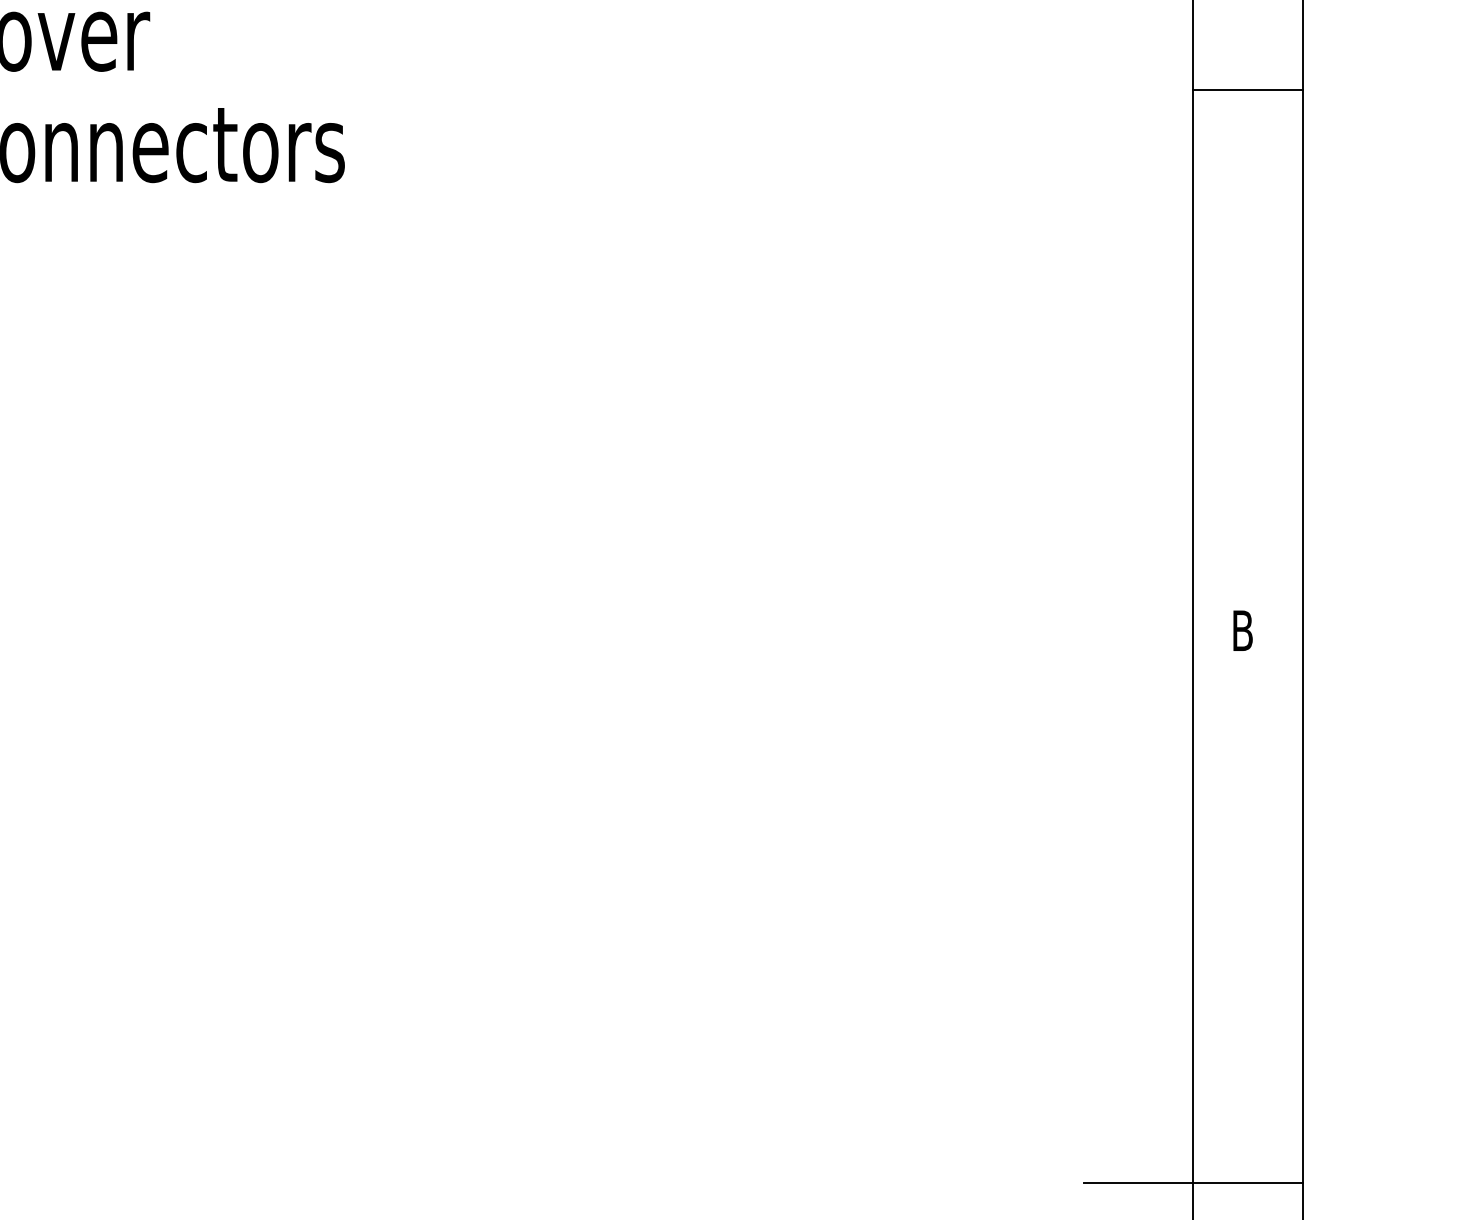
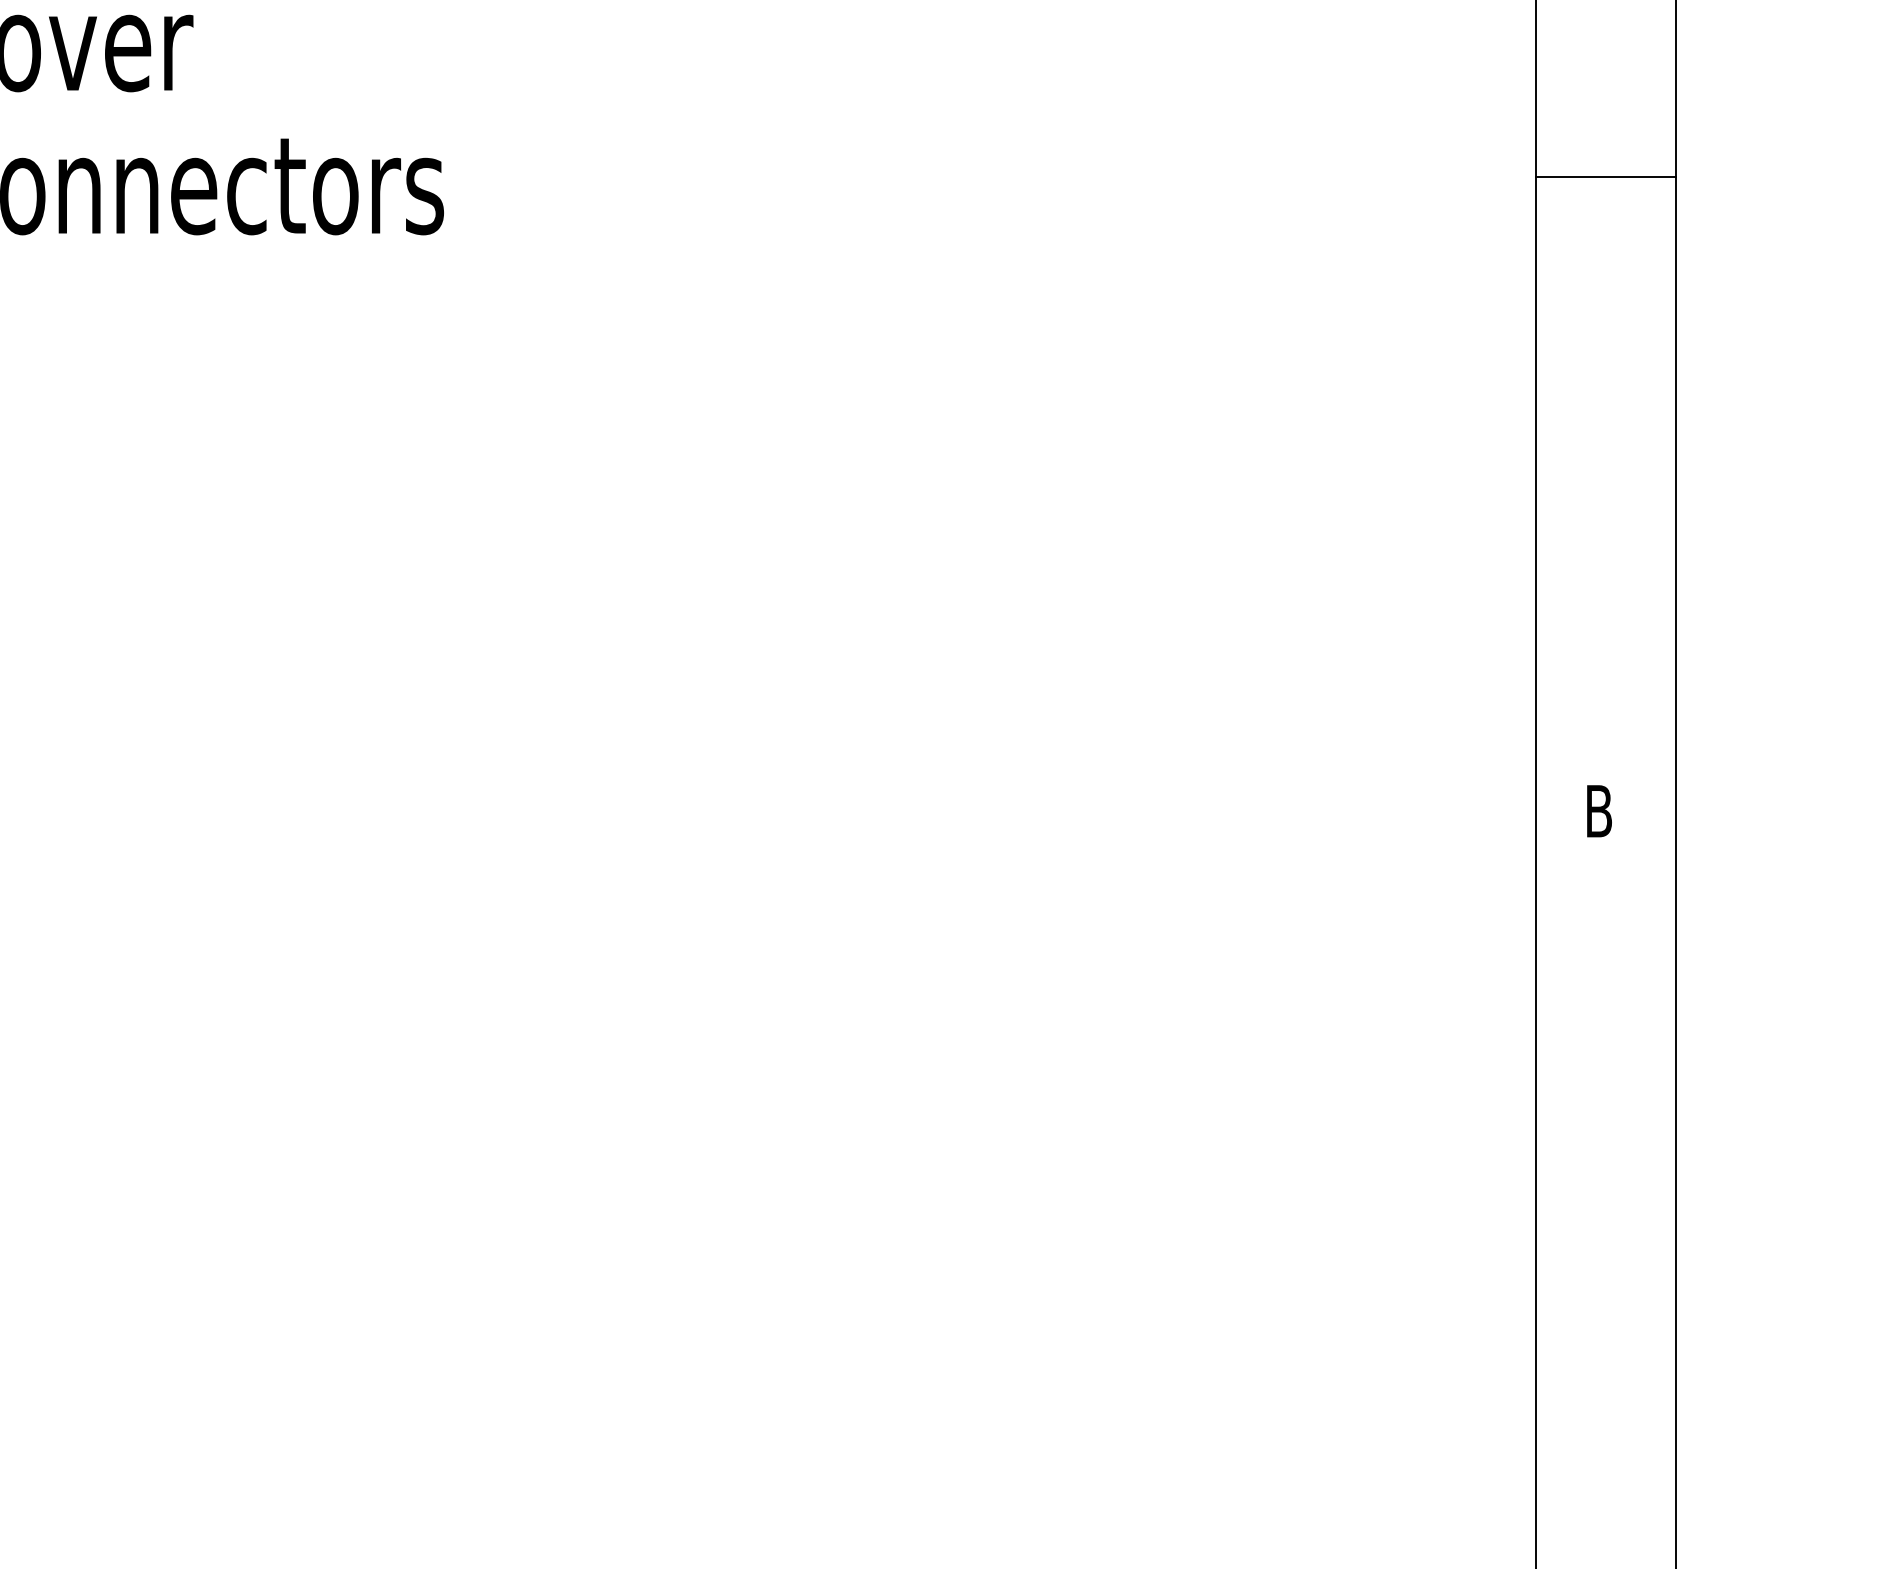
line: (1247, 89) -> (1605, 176), moved
line: (1193, 1182) -> (1535, 1521), removed

